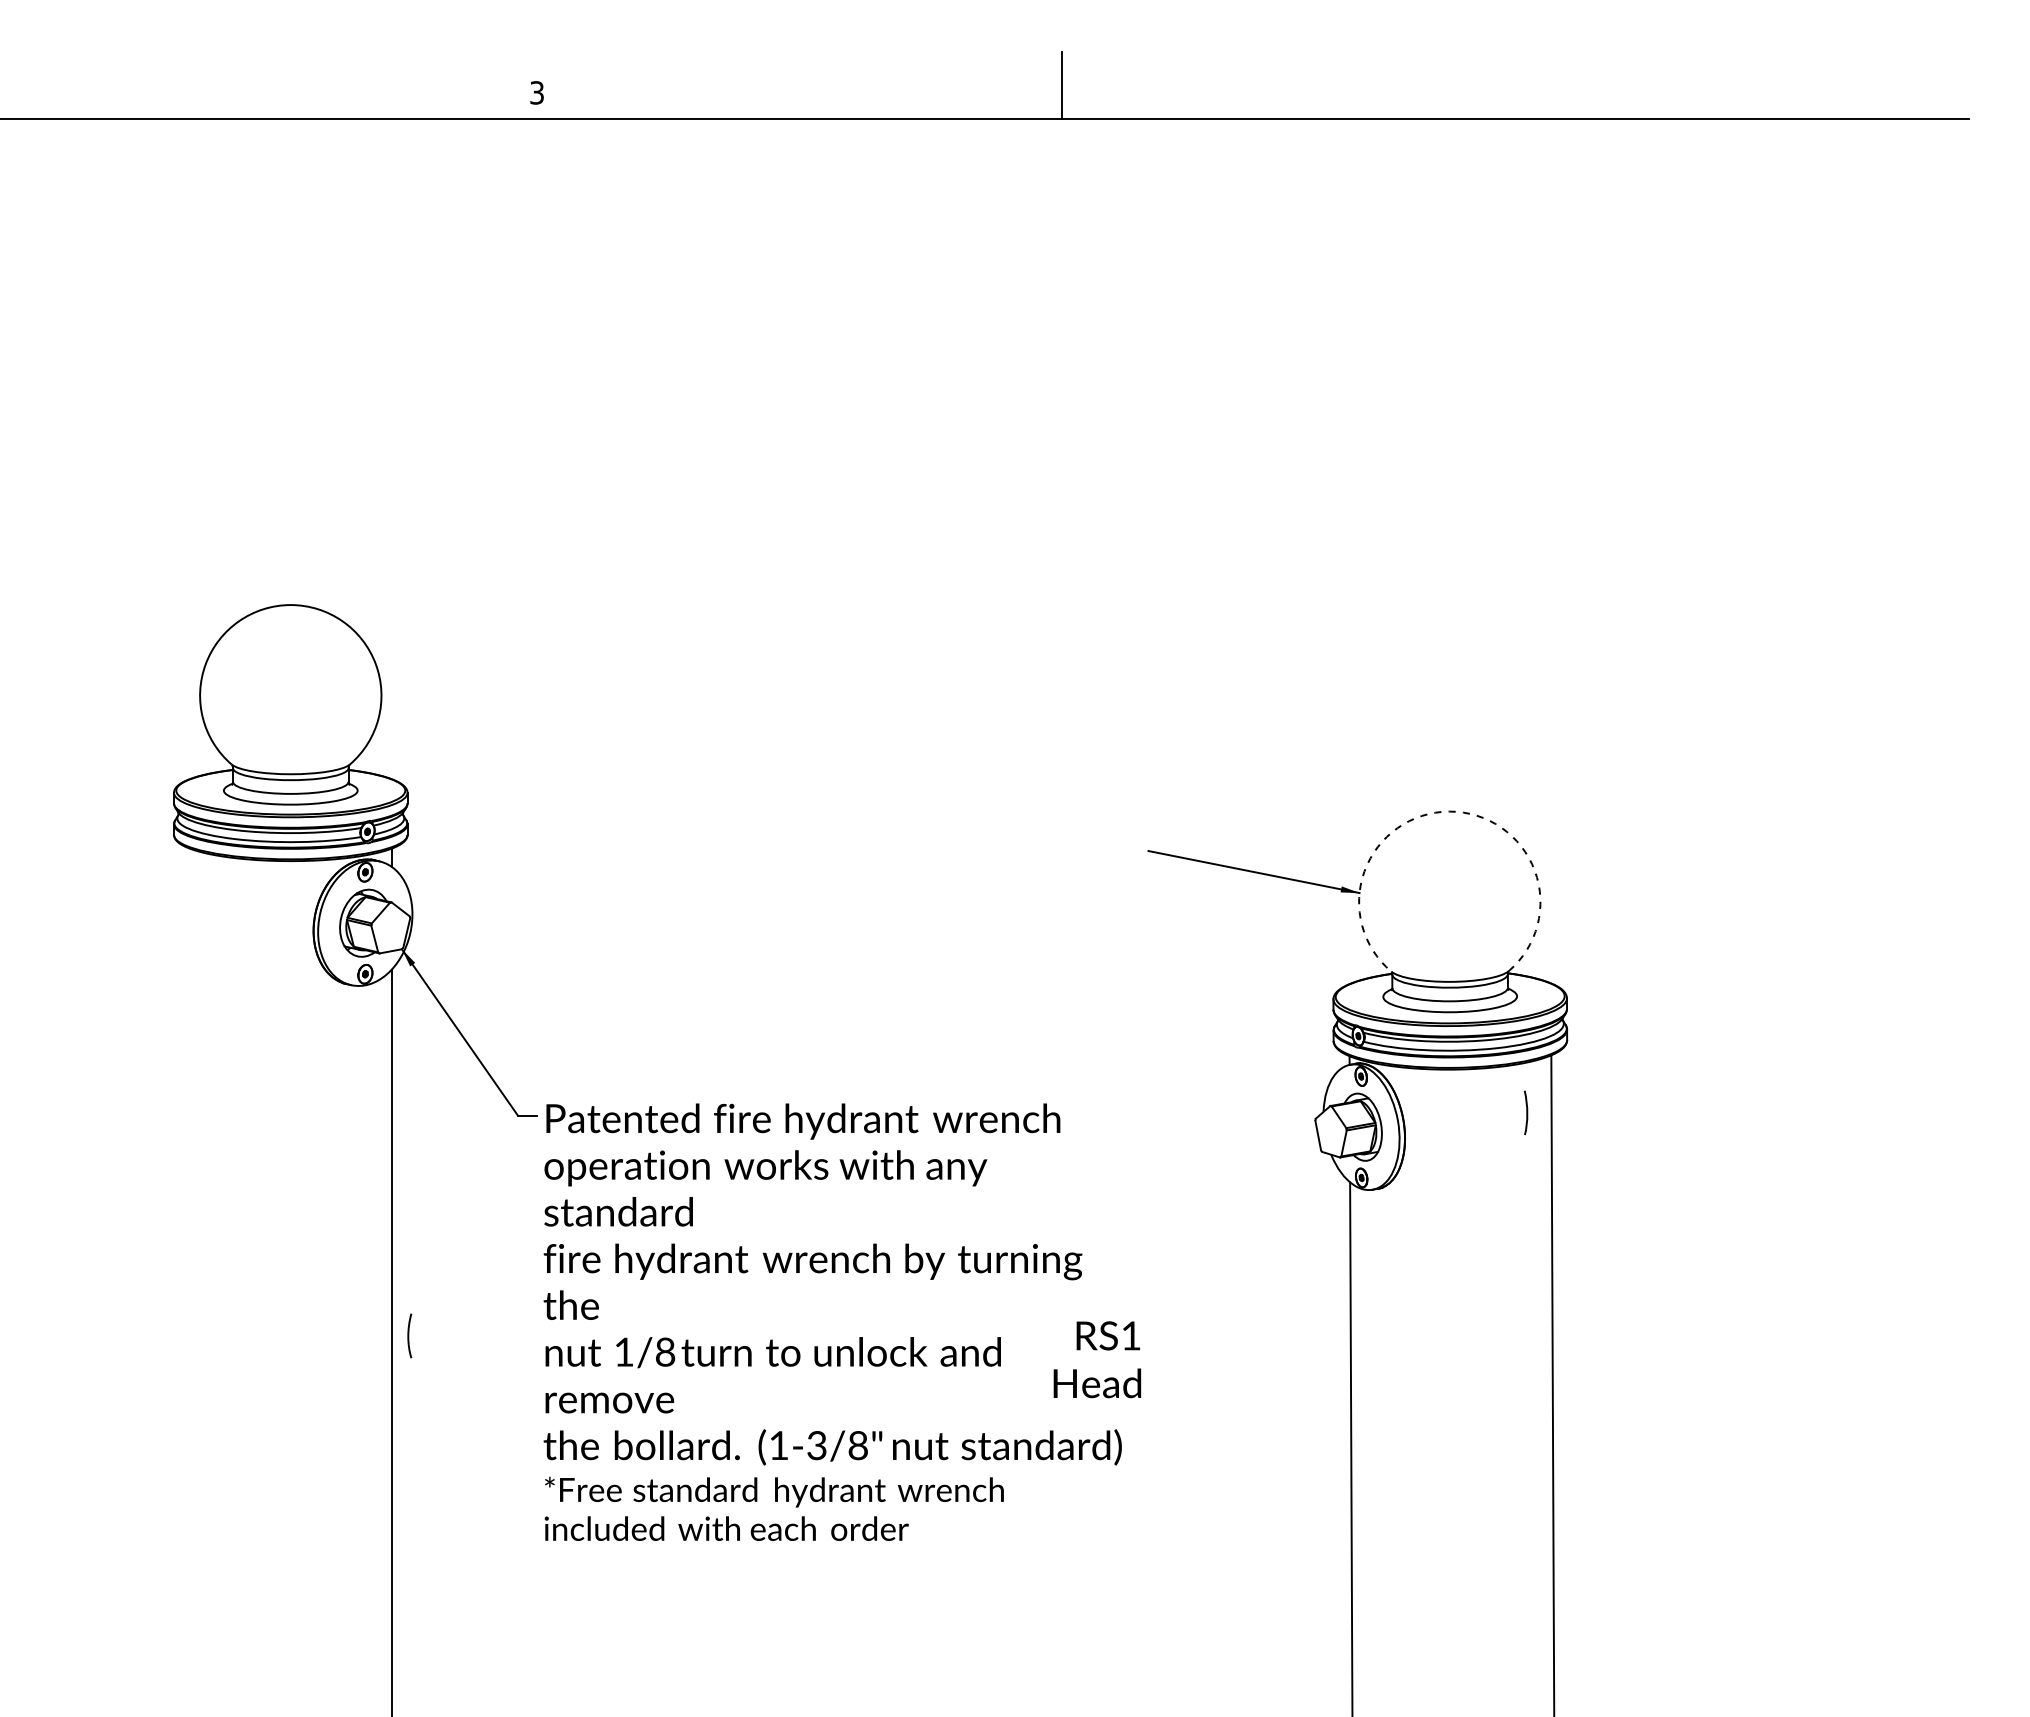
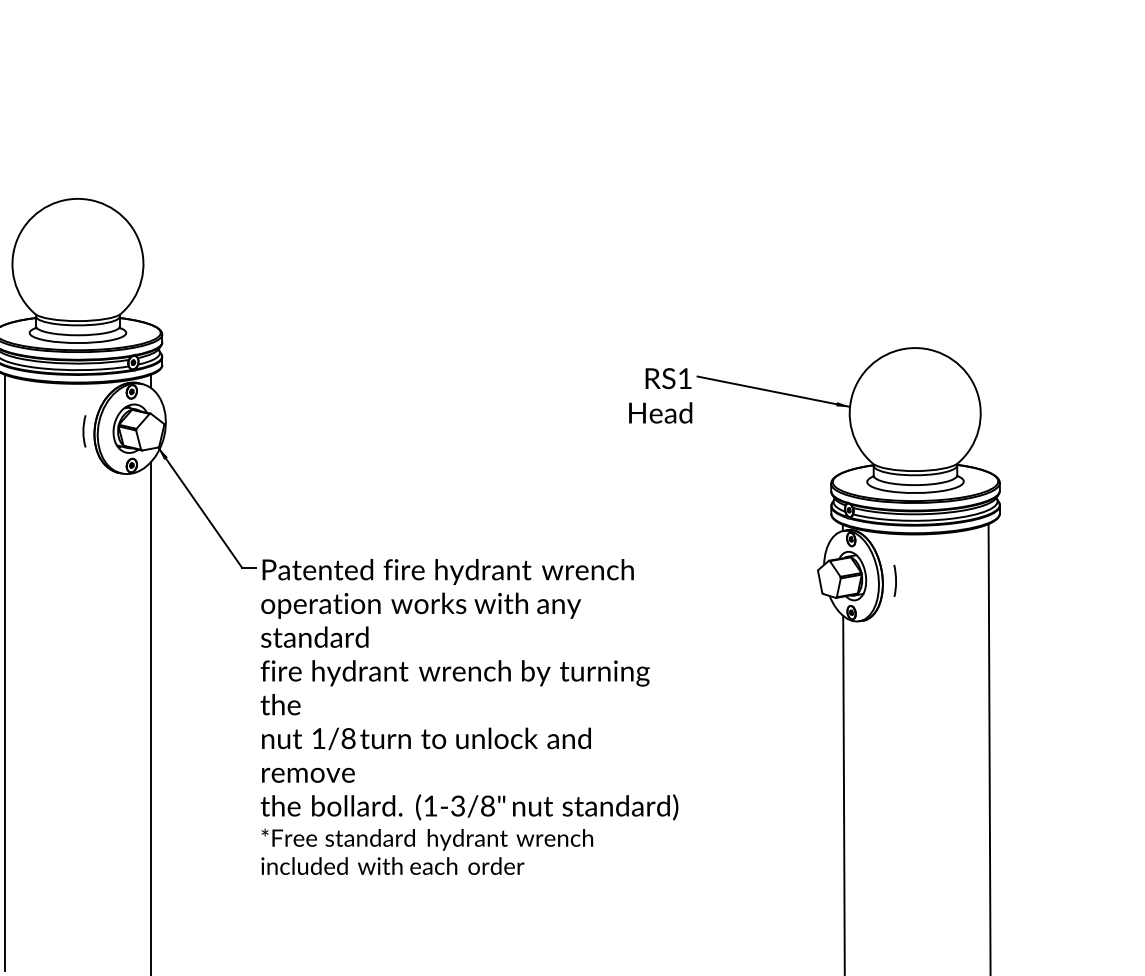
arc: (1449, 811) -> (915, 348), dashed -> solid
curve: (1526, 1112) -> (895, 580), moved
line: (189, 1261) -> (4, 673), added
curve: (409, 1335) -> (84, 431), moved
text: (1097, 1359) -> (660, 395), moved

